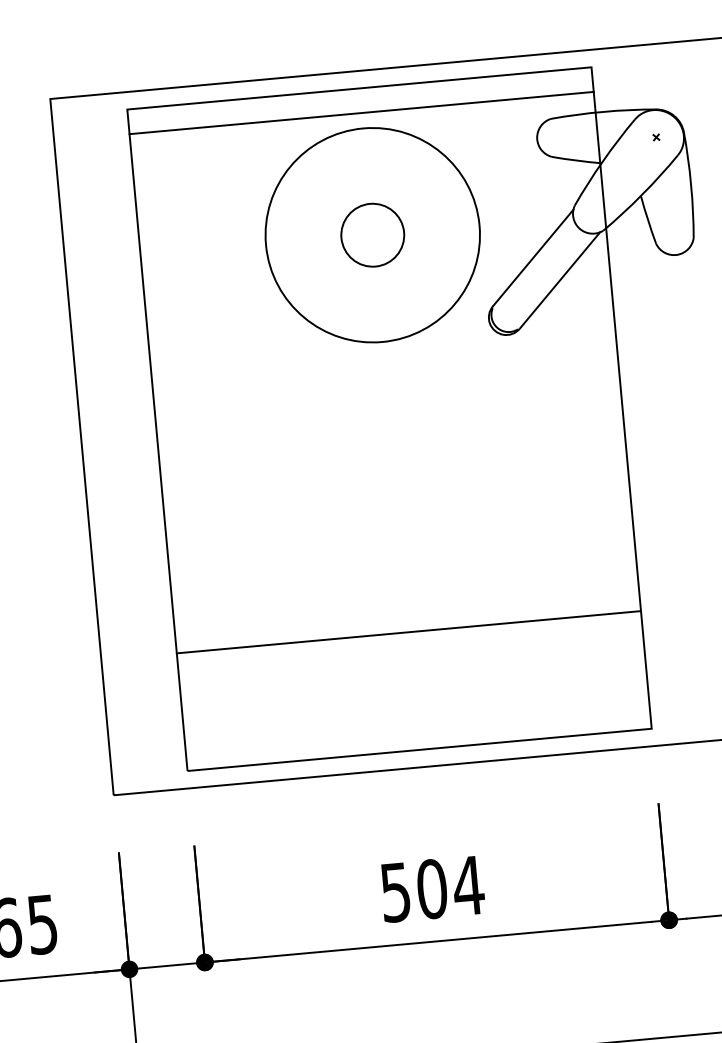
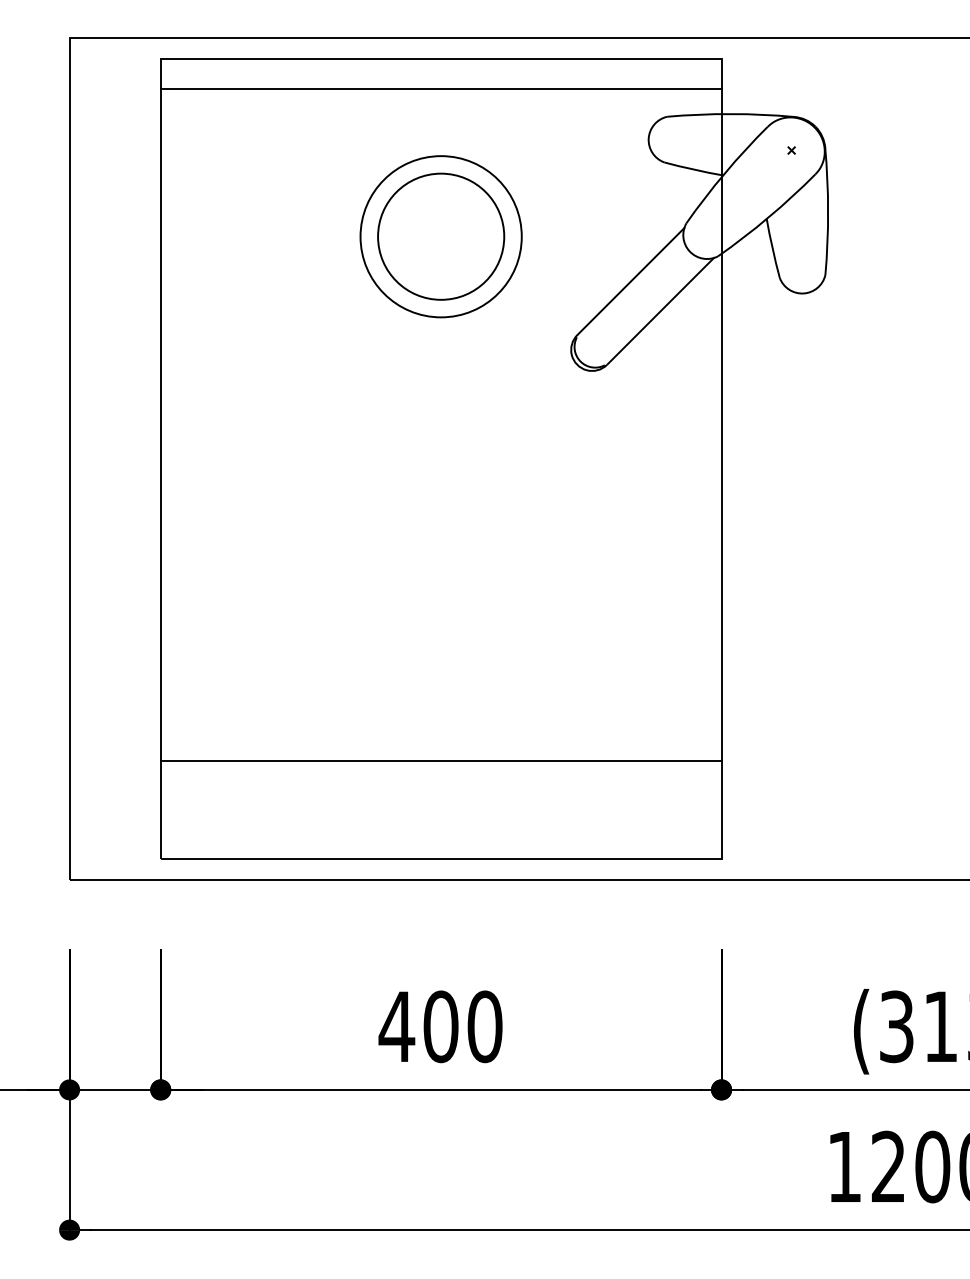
circle: (372, 235) -> (440, 236), size x0.62
circle: (373, 235) -> (441, 236), size x1.67
line: (408, 632) -> (440, 761), moved
text: (431, 888) -> (440, 1026), 504 -> 400

